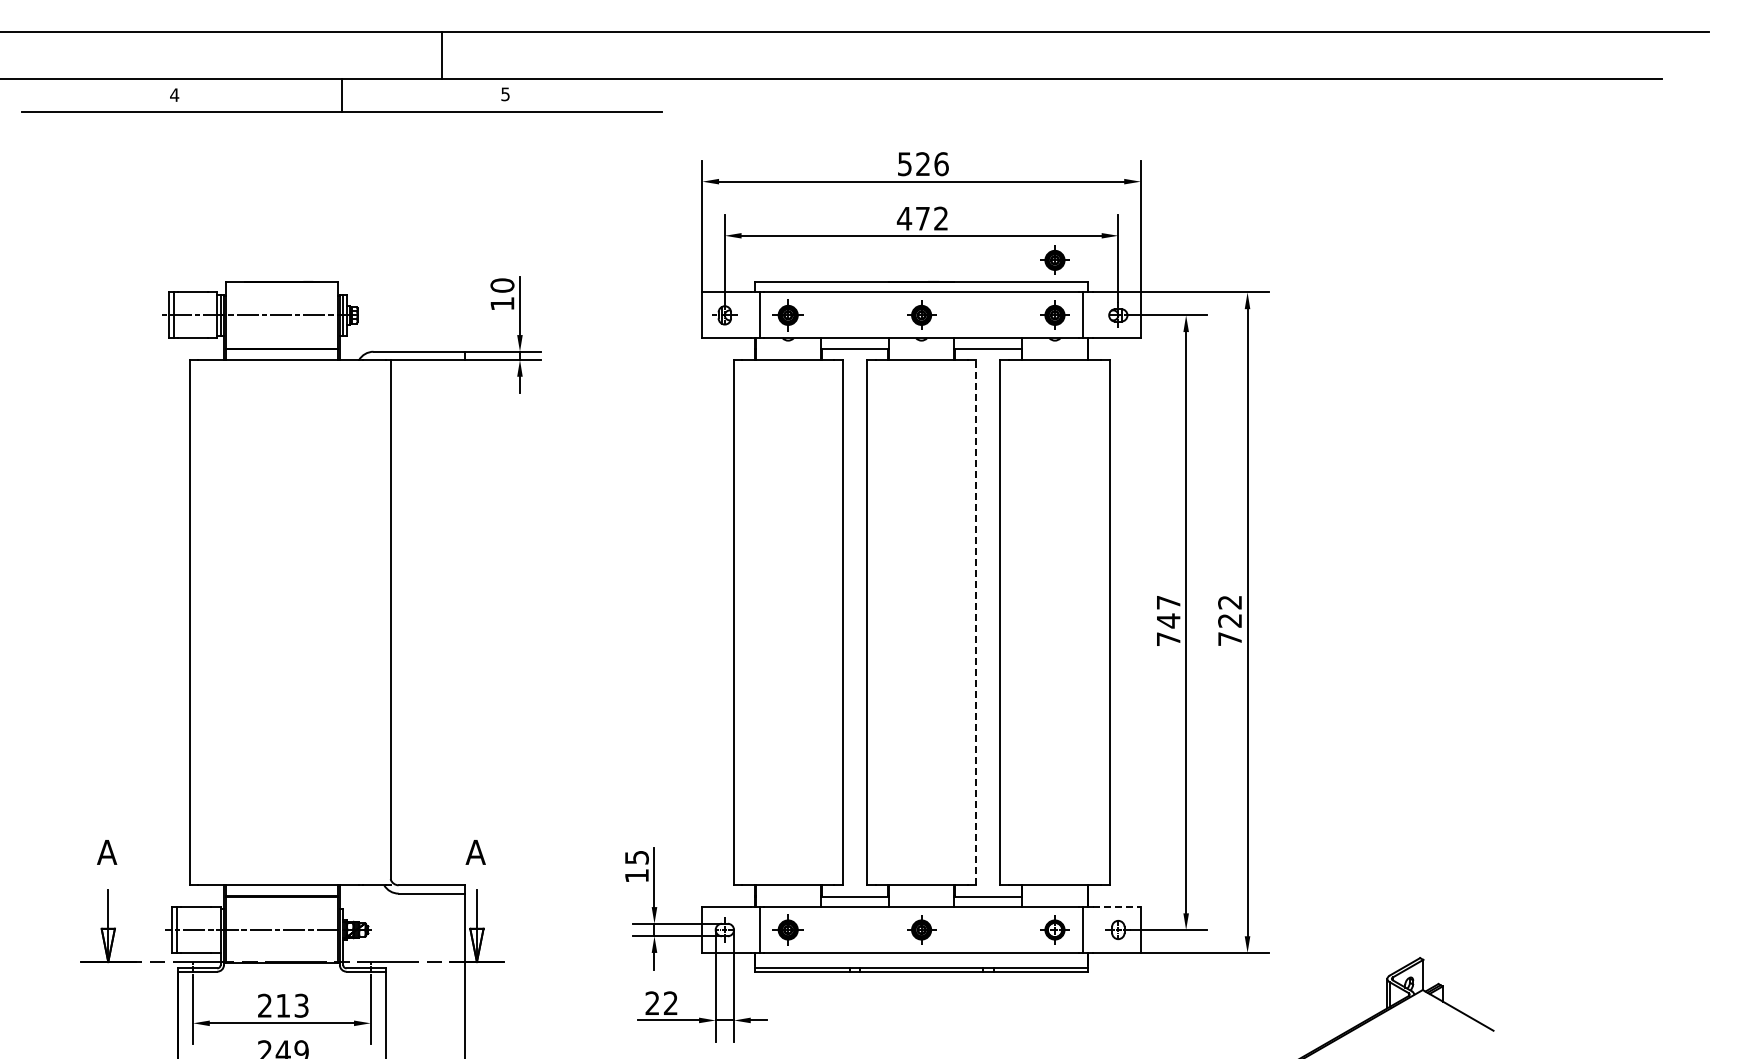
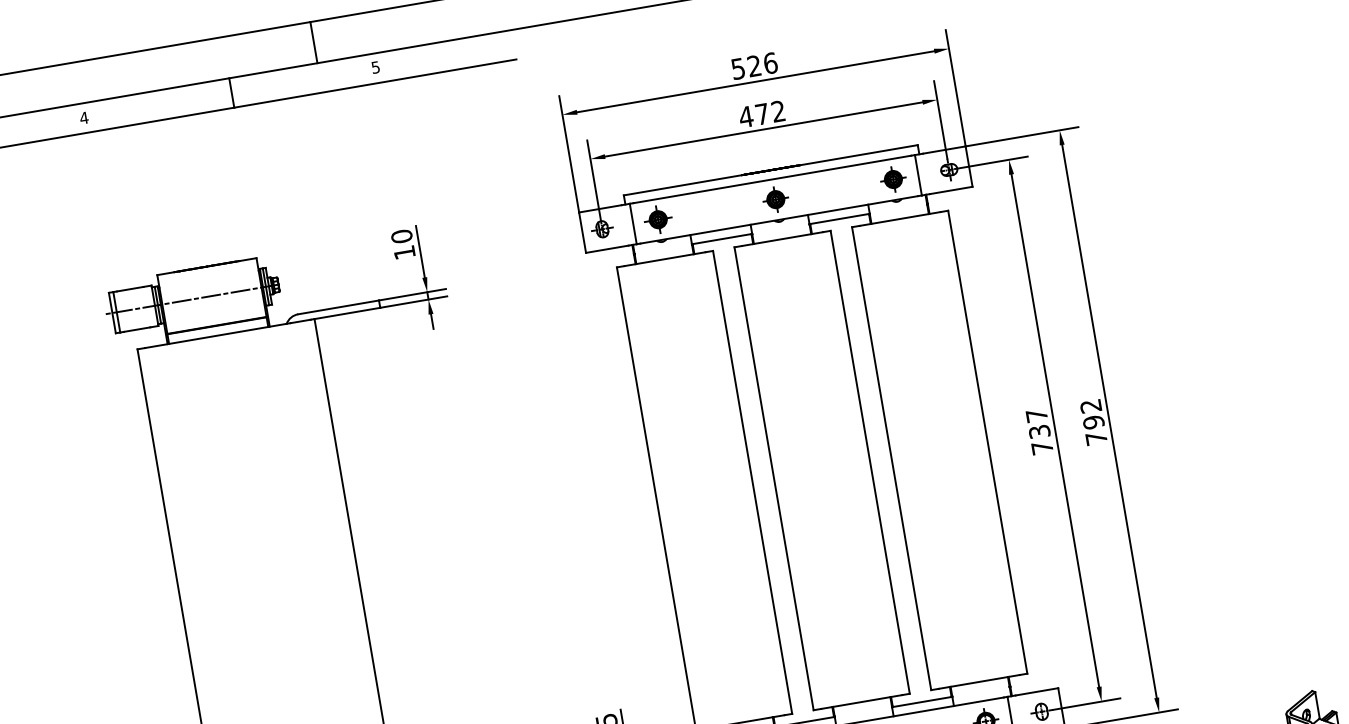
part: (1054, 259) -> (884, 130), removed
text: (1168, 620) -> (1039, 431), 747 -> 737
text: (1230, 620) -> (1094, 422), 722 -> 792
line: (976, 622) -> (870, 462), dashed -> solid
line: (1117, 907) -> (1037, 692), dashed -> solid

